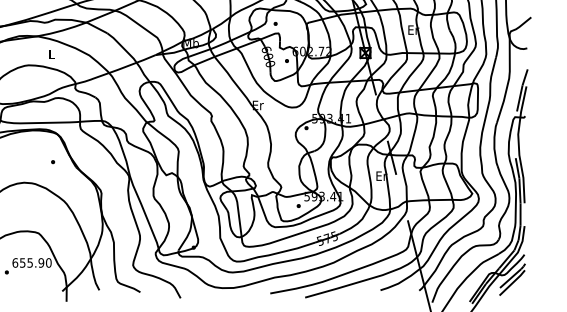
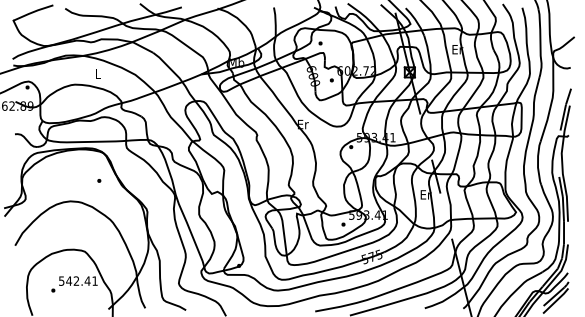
text: (32, 262) -> (78, 280), 655.90 -> 542.41

